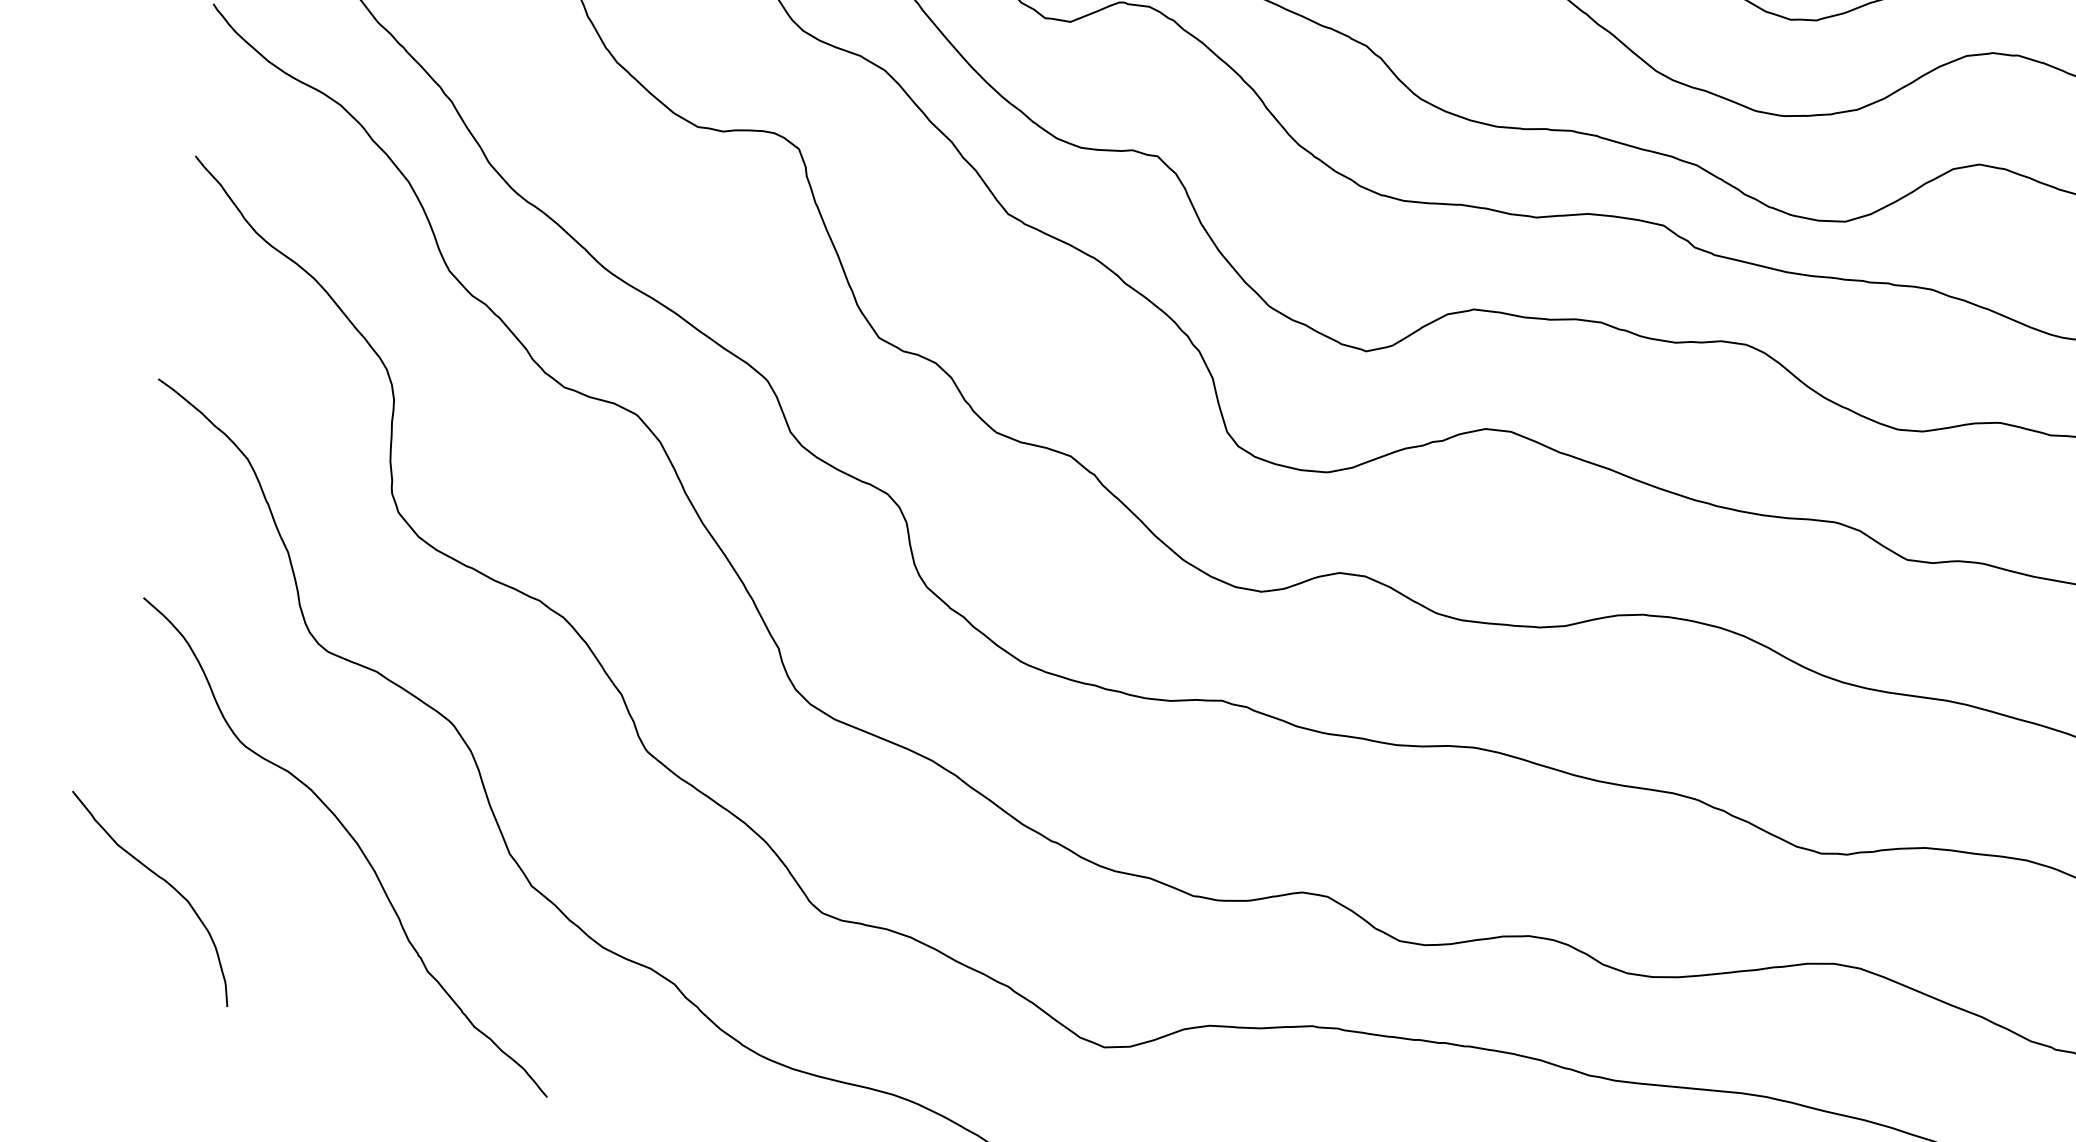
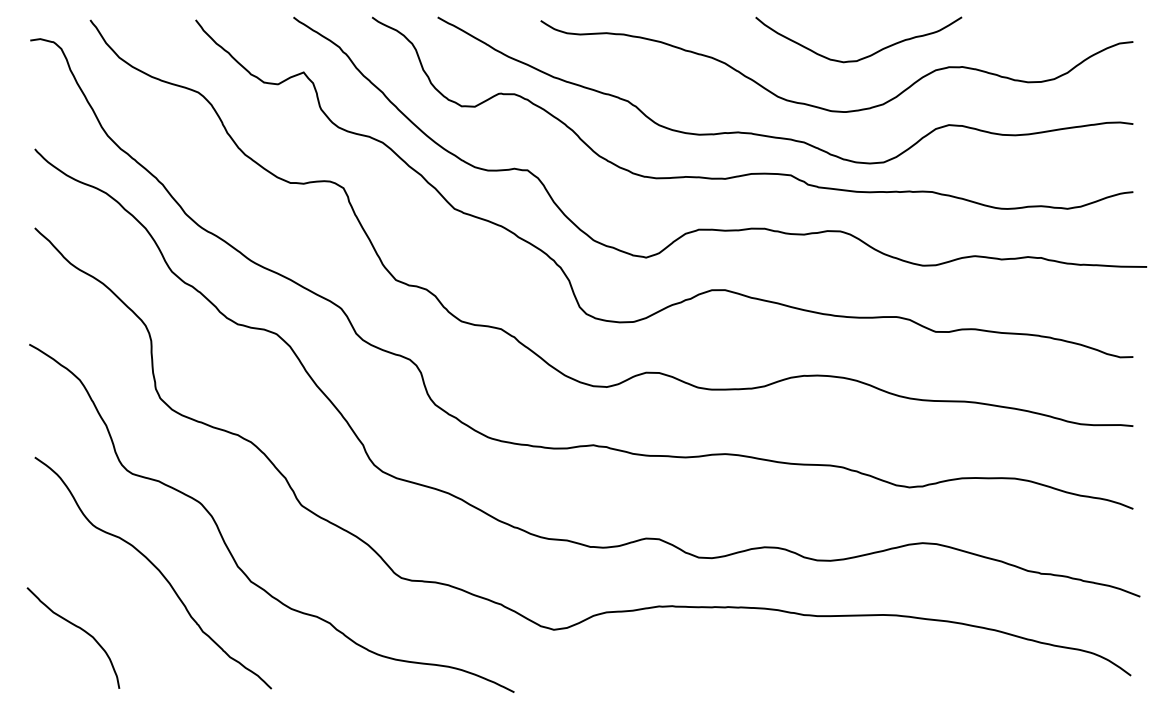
curve: (162, 881) -> (78, 628), moved

